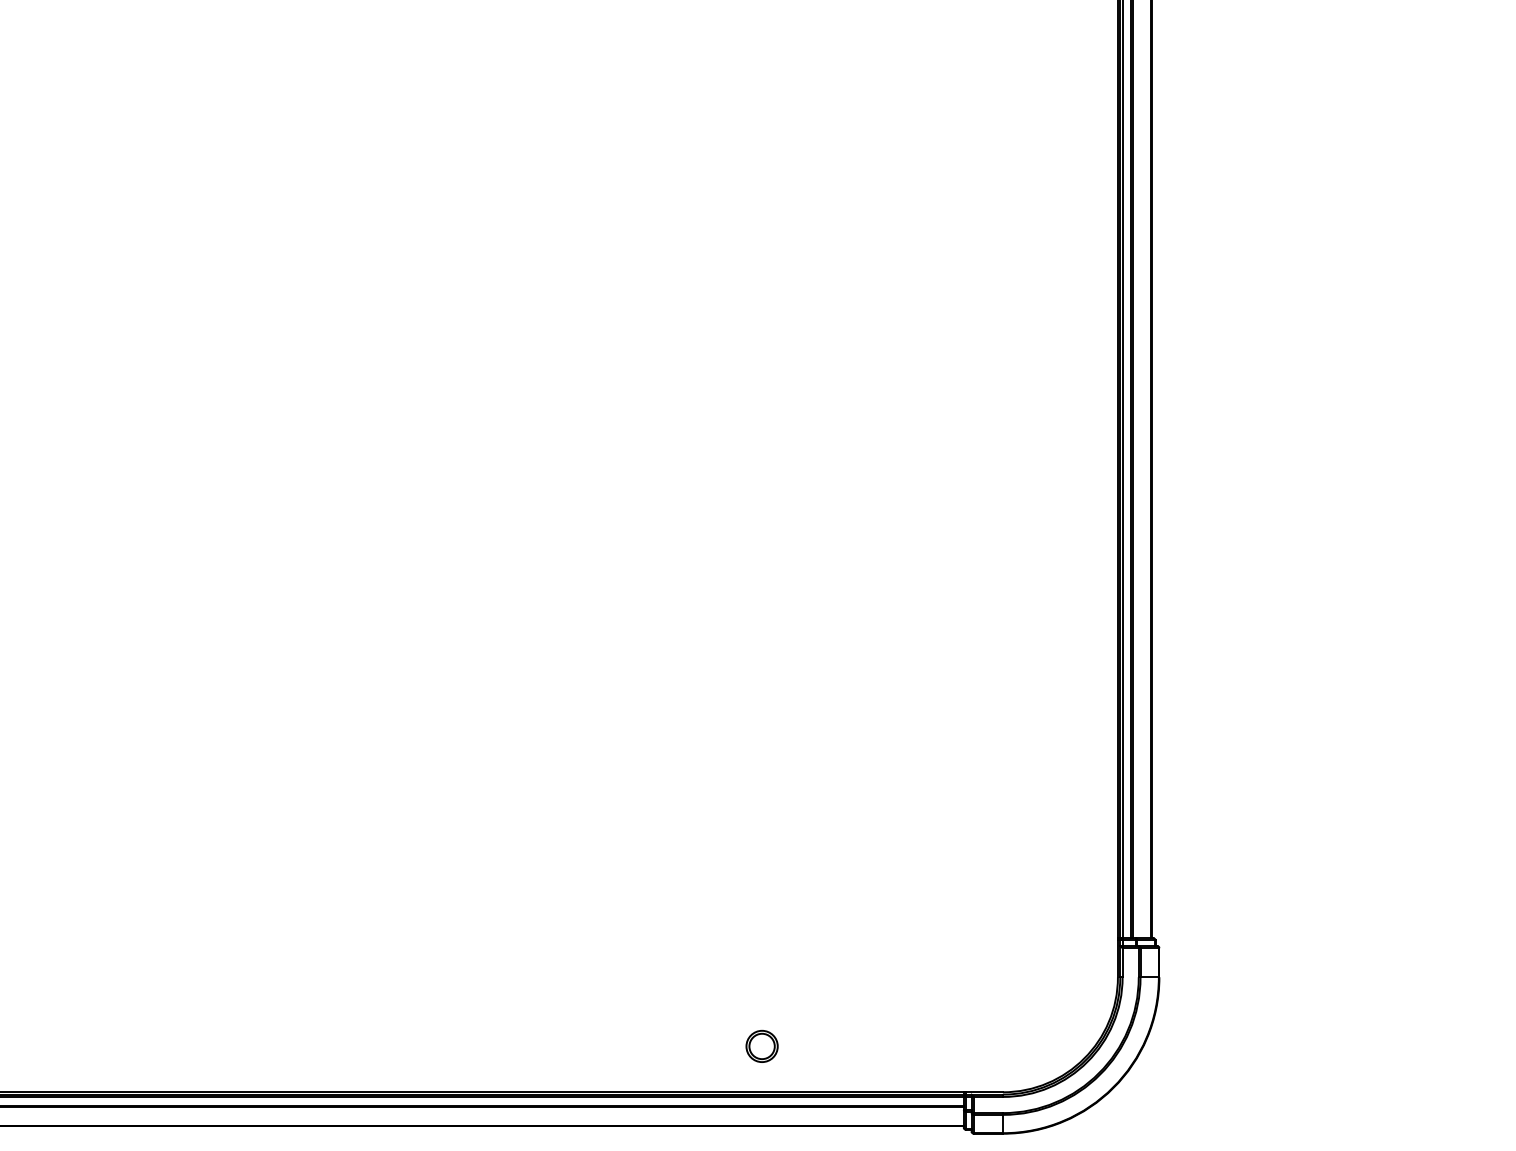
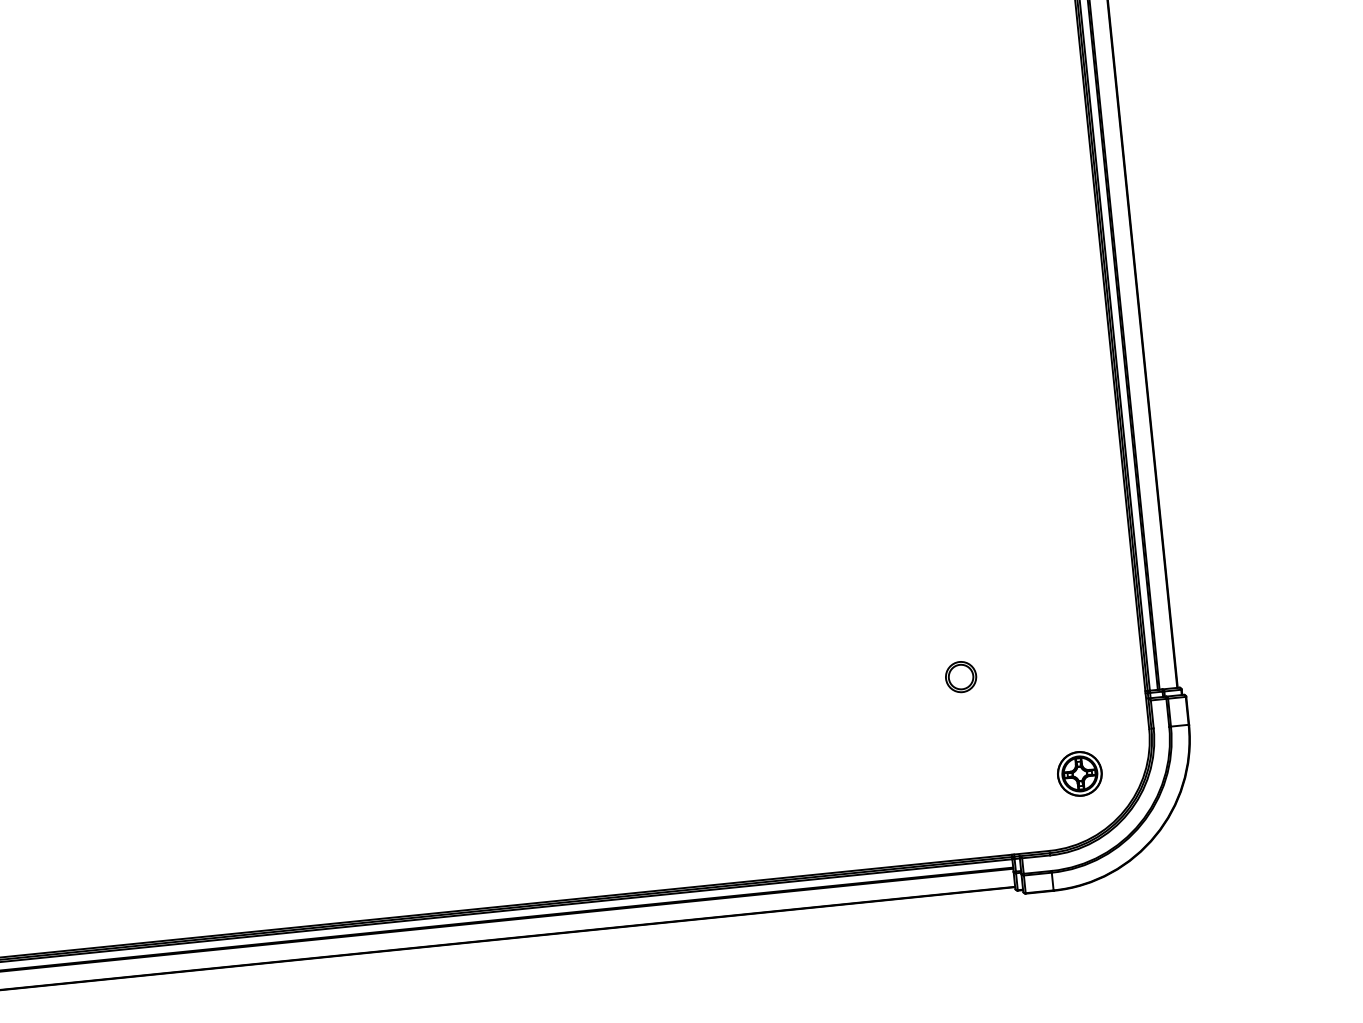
part: (1041, 1015) -> (1079, 773), added
part: (761, 1045) -> (960, 676), moved

